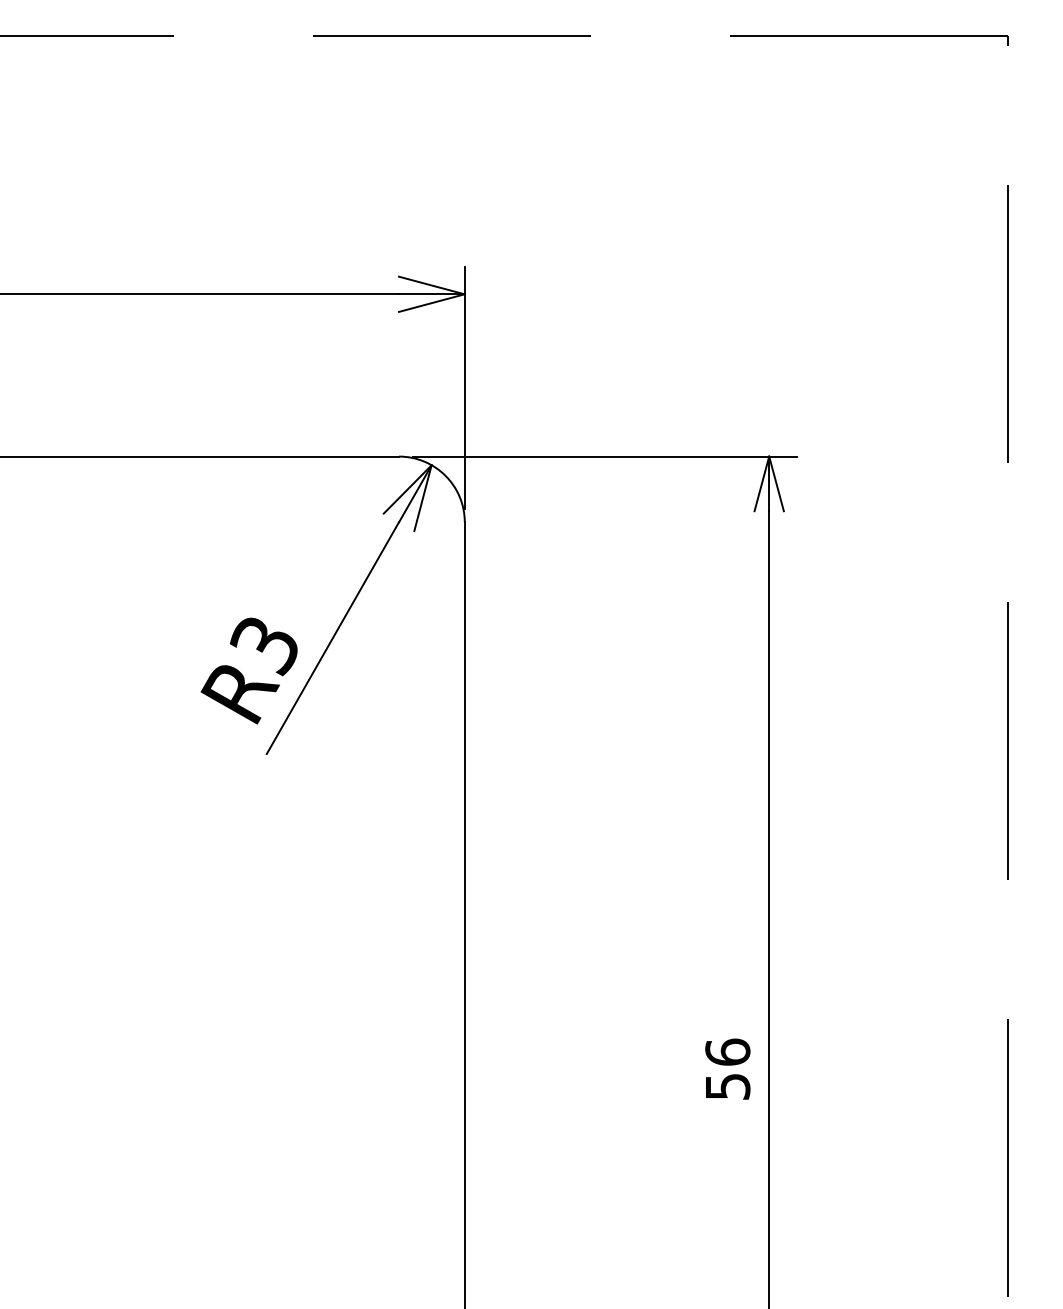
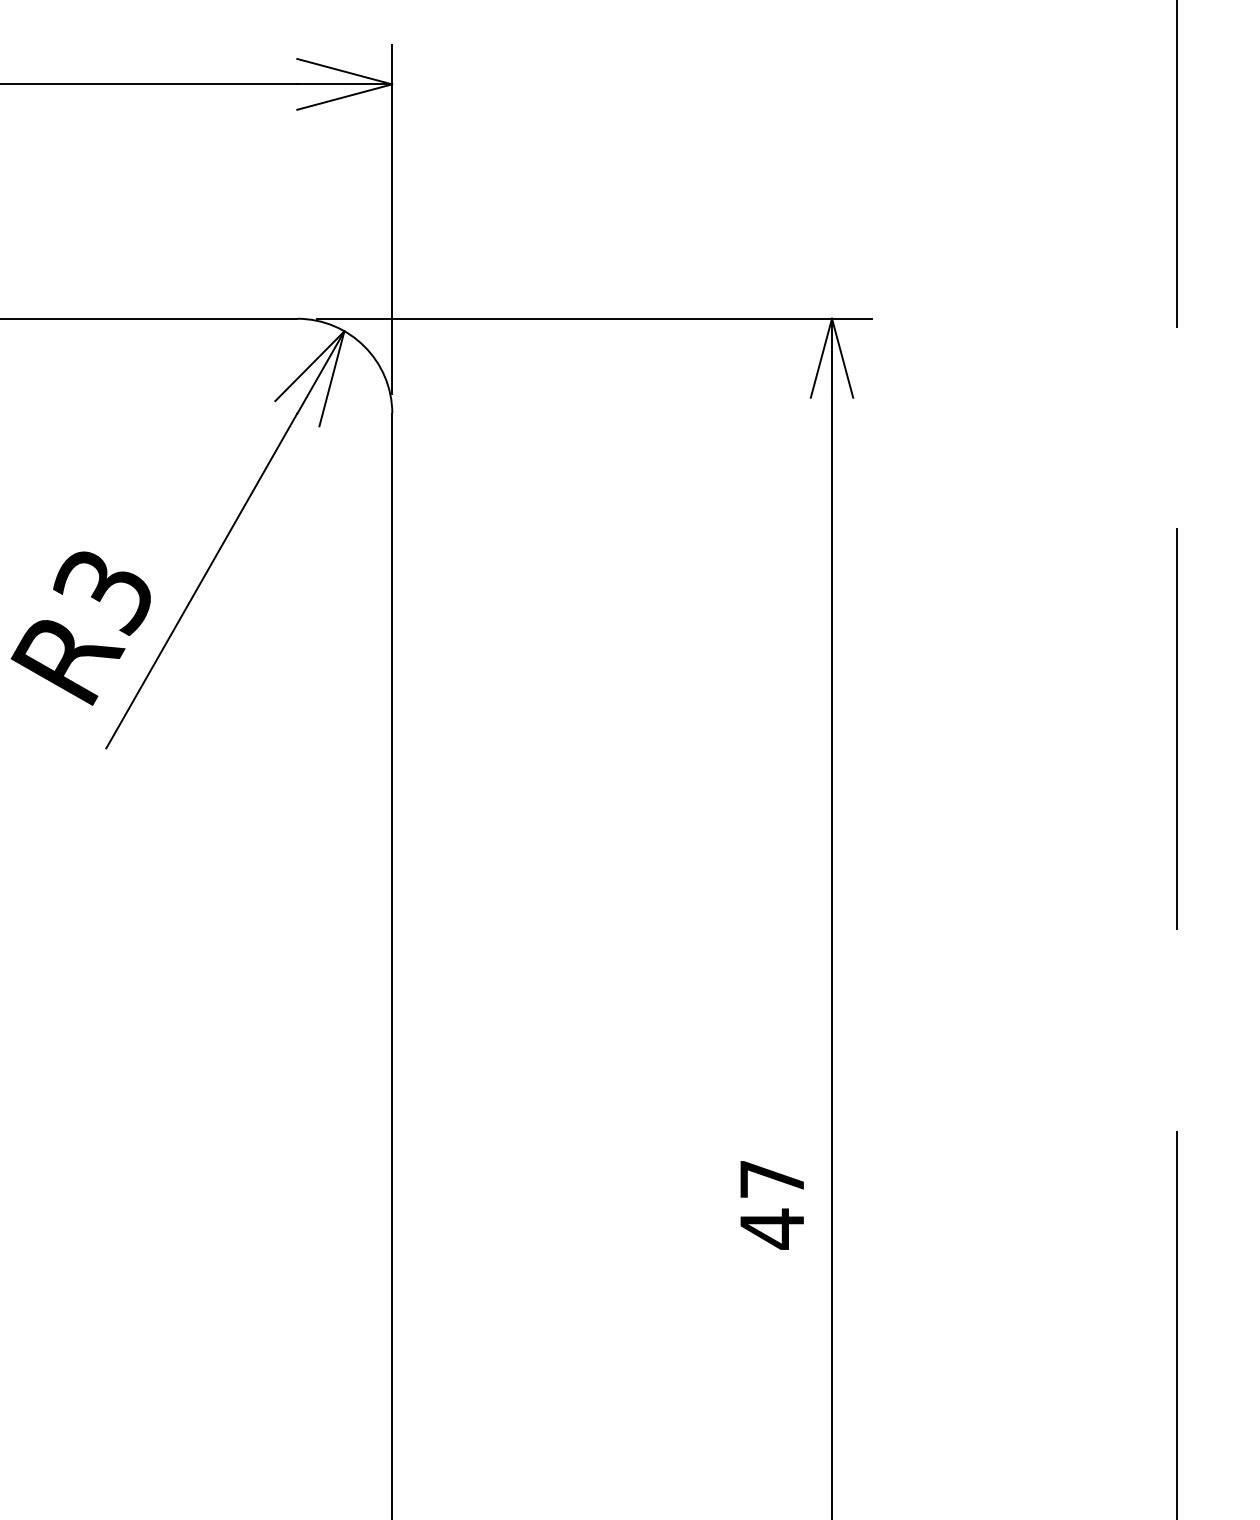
text: (727, 1069) -> (771, 1204), 56 -> 47

